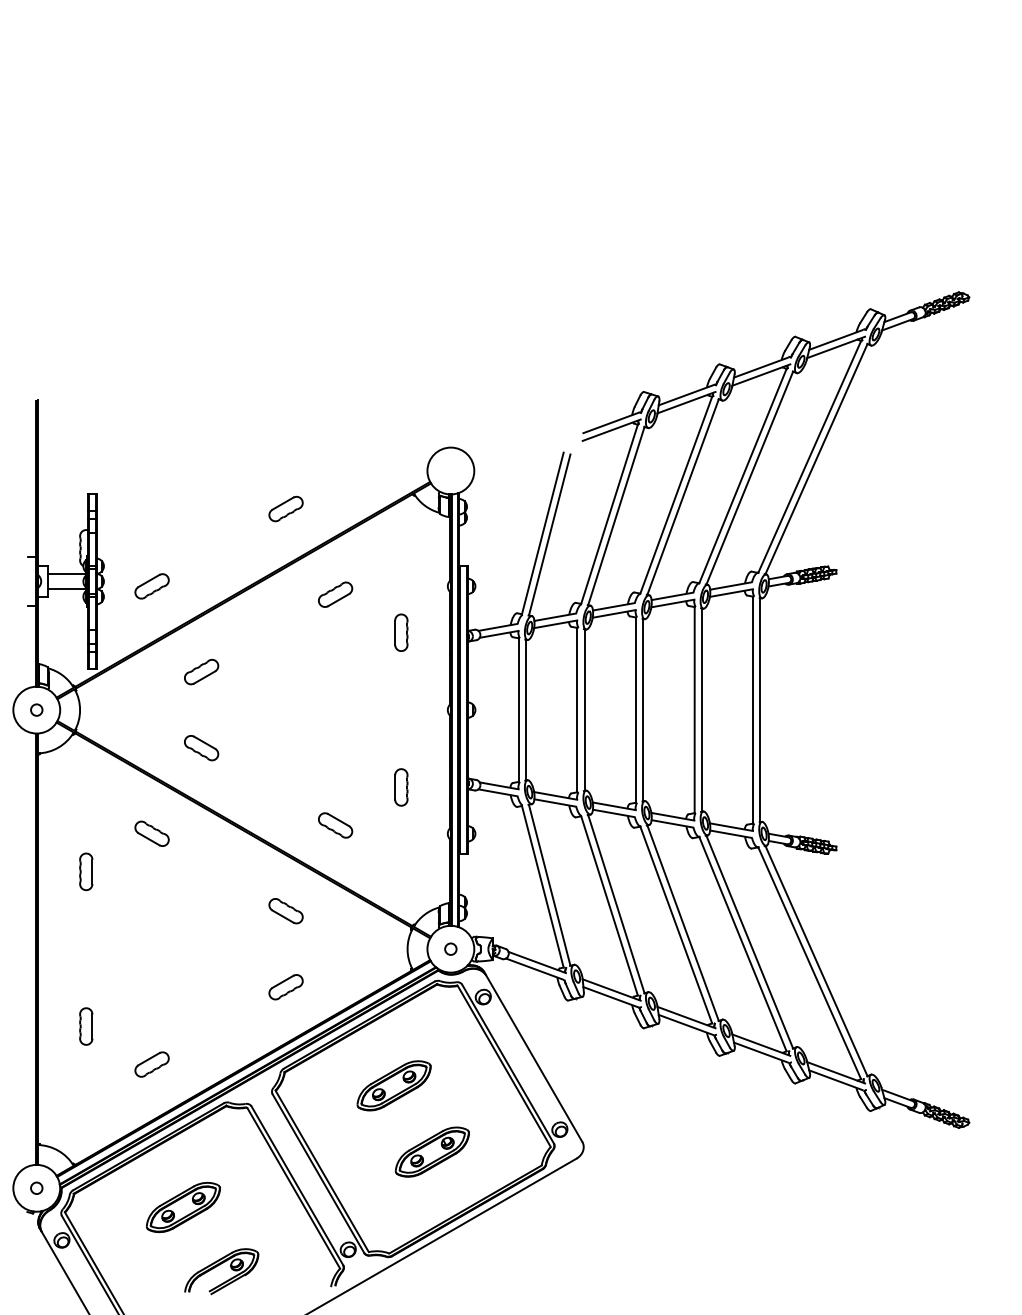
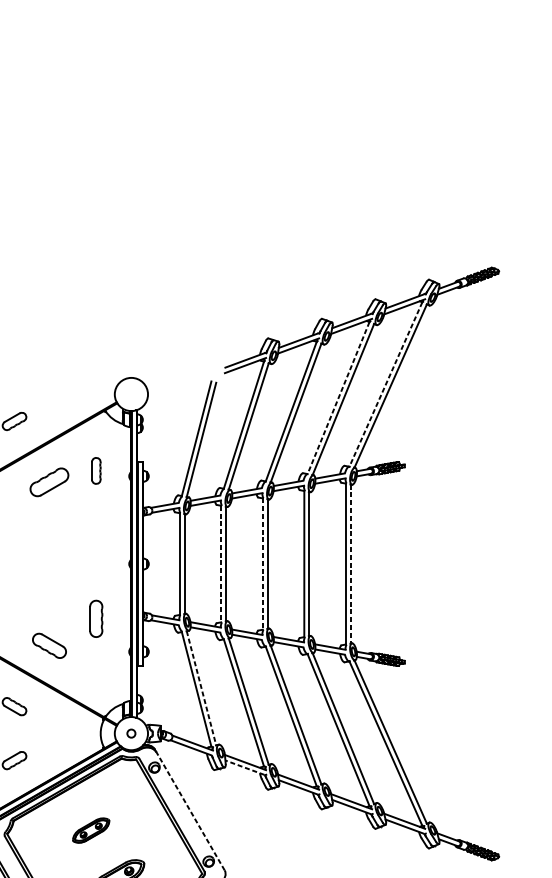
line: (809, 457) -> (385, 384), solid -> dashed
line: (742, 476) -> (338, 398), solid -> dashed
part: (335, 594) -> (49, 482), size x1.6
part: (401, 632) -> (96, 470), moved
line: (577, 710) -> (221, 564), solid -> dashed
line: (636, 710) -> (263, 564), solid -> dashed
line: (760, 710) -> (351, 564), solid -> dashed
part: (401, 787) -> (96, 618), size x1.4
part: (335, 825) -> (49, 645), size x1.4
line: (549, 885) -> (201, 688), solid -> dashed
line: (610, 997) -> (244, 767), solid -> dashed
line: (533, 1056) -> (190, 809), solid -> dashed
part: (393, 1085) -> (90, 830), size x0.7

